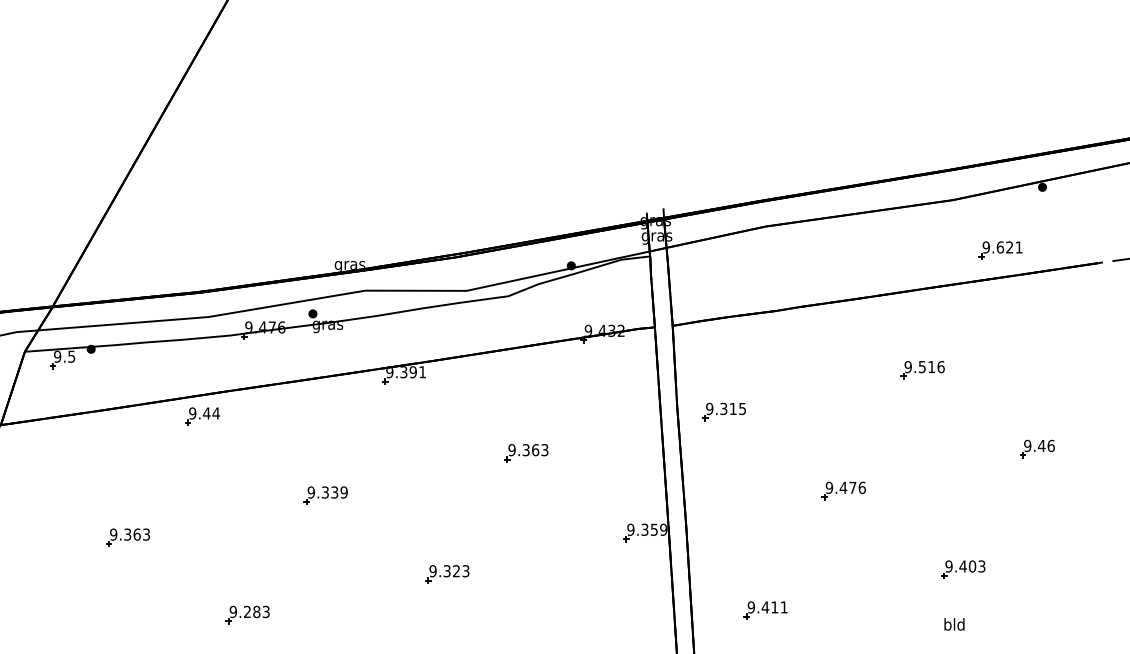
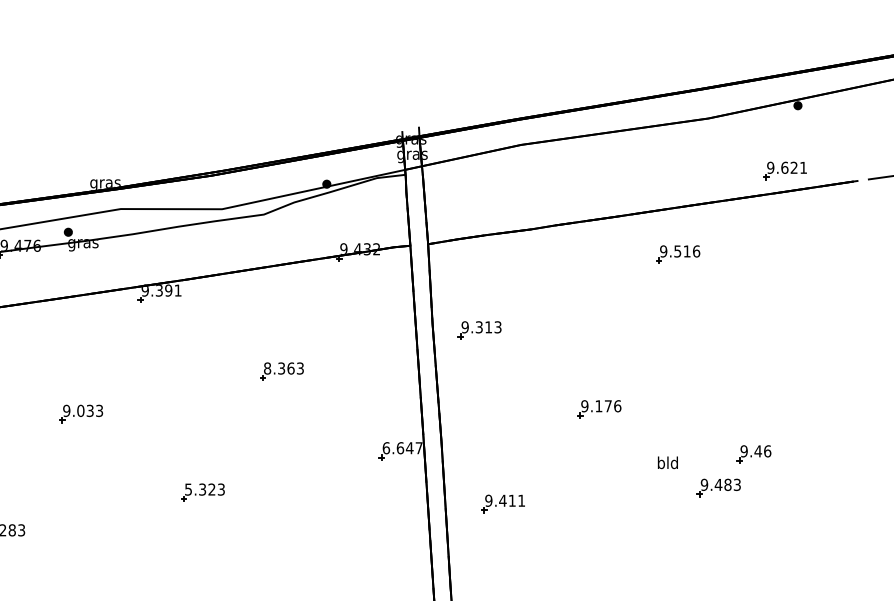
part: (1000, 250) -> (784, 170), moved
part: (922, 370) -> (677, 254), moved
text: (742, 408) -> (497, 326), 9.315 -> 9.313
part: (1037, 448) -> (753, 453), moved
text: (511, 450) -> (266, 368), 9.363 -> 8.363
text: (843, 487) -> (598, 405), 9.476 -> 9.176
text: (334, 492) -> (89, 410), 9.339 -> 9.033
text: (647, 529) -> (402, 447), 9.359 -> 6.647
text: (972, 566) -> (727, 484), 9.403 -> 9.483
text: (432, 570) -> (187, 488), 9.323 -> 5.323
part: (765, 610) -> (502, 503), moved
text: (954, 624) -> (667, 462), moved

